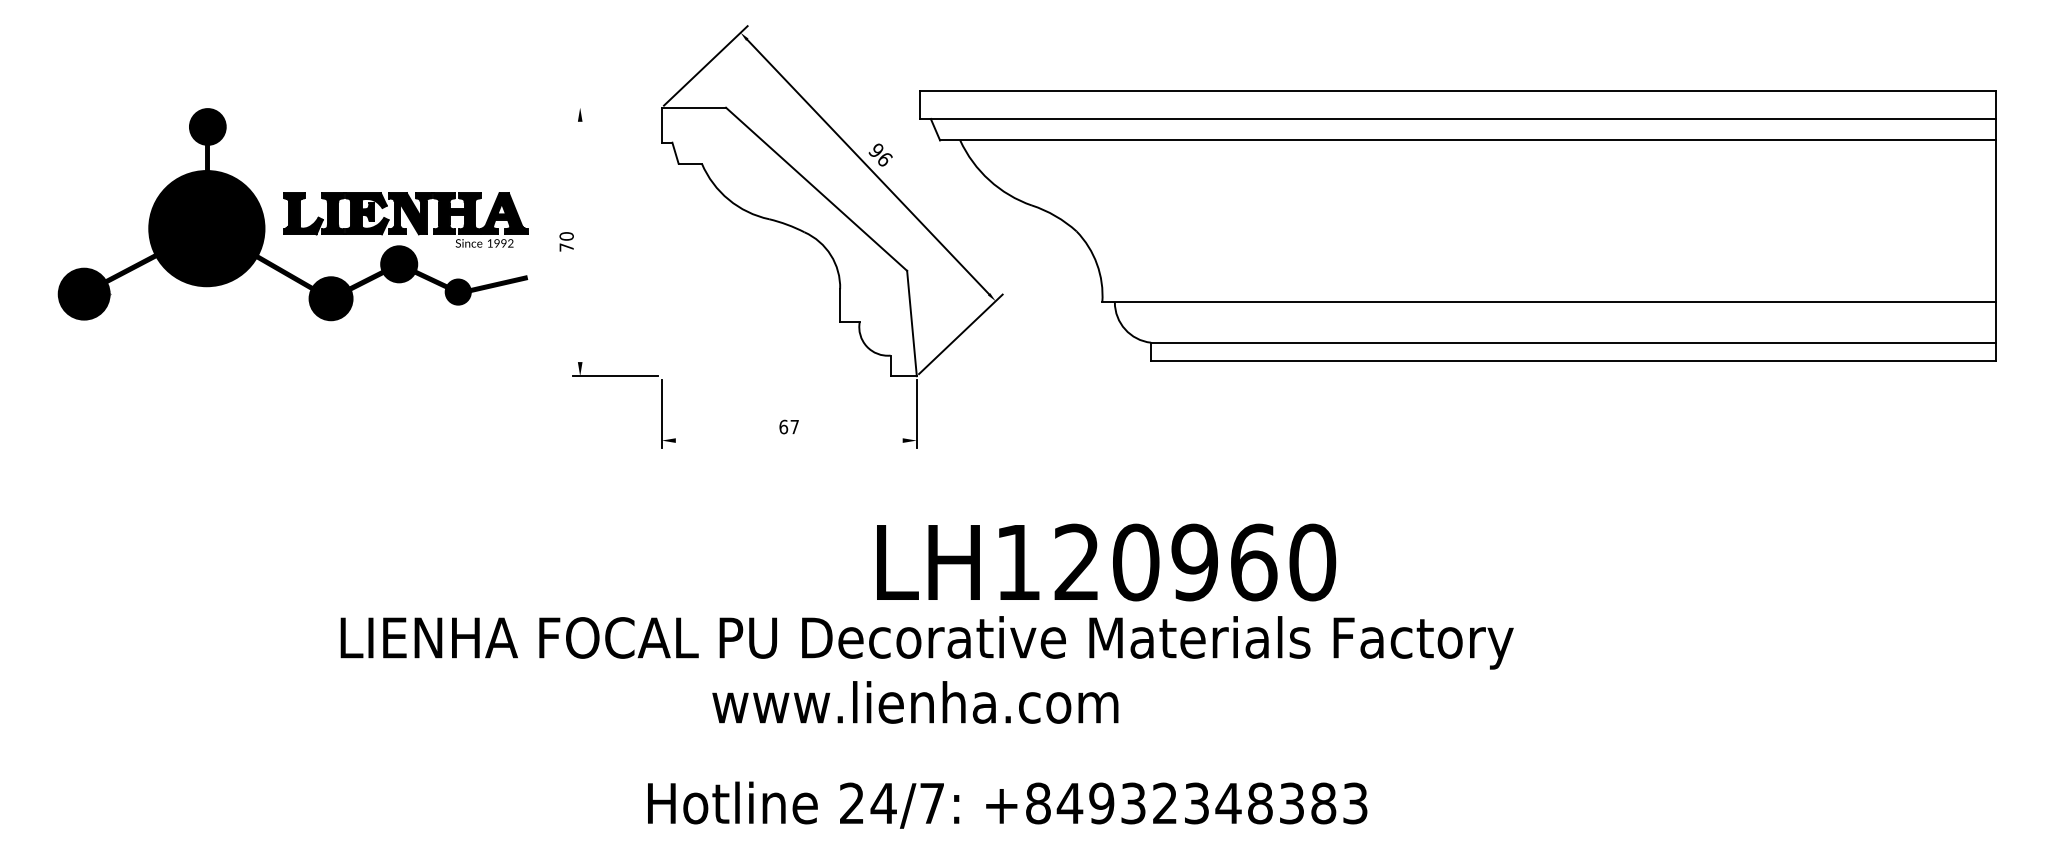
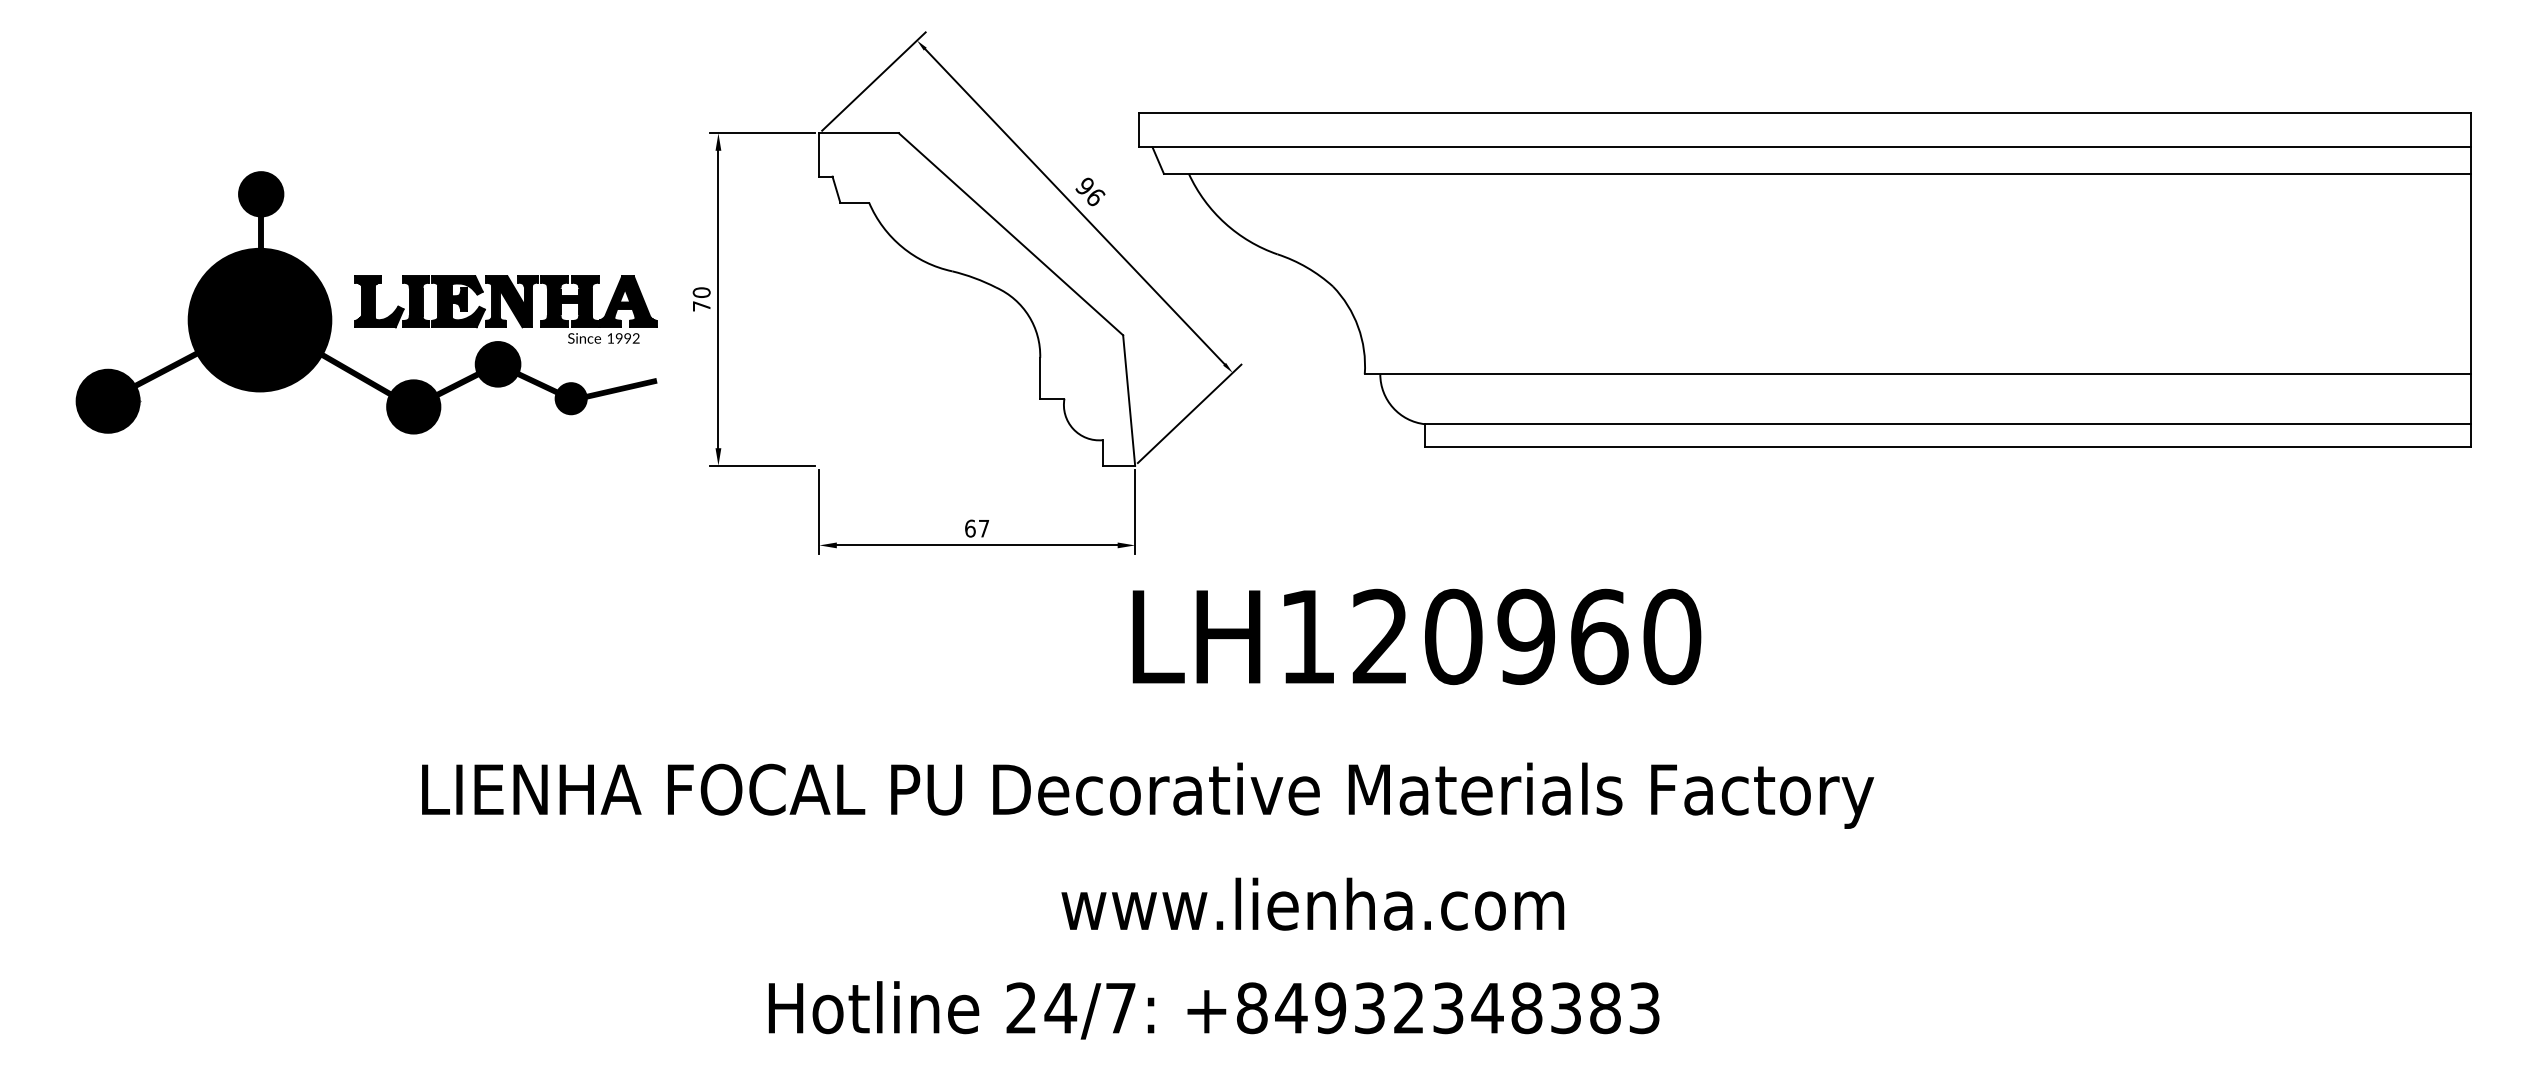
line: (615, 107) -> (762, 133), added
part: (292, 214) -> (366, 302), moved
line: (580, 241) -> (718, 298), added
line: (788, 440) -> (976, 545), added
text: (1106, 562) -> (1416, 636), moved
text: (915, 702) -> (1312, 904), moved
text: (1007, 804) -> (1213, 1009), moved

